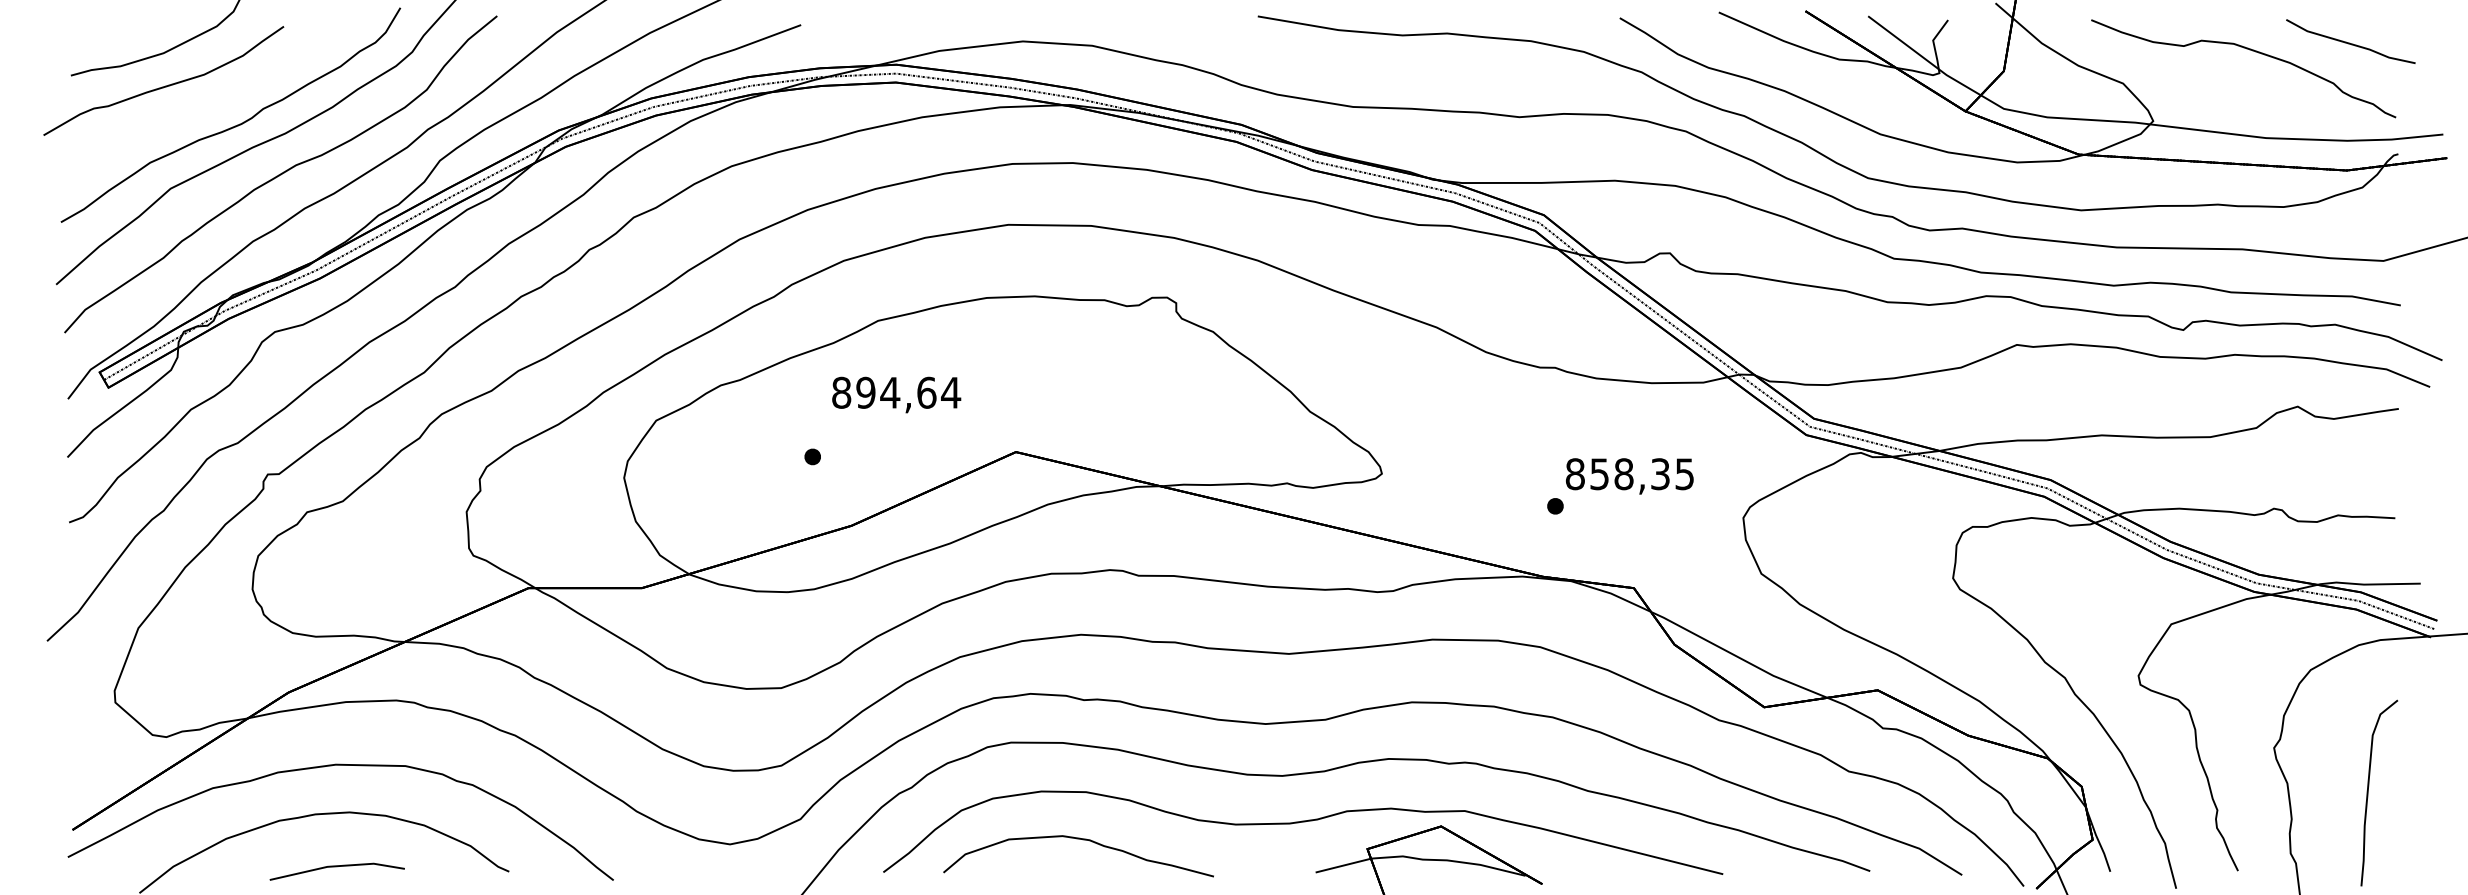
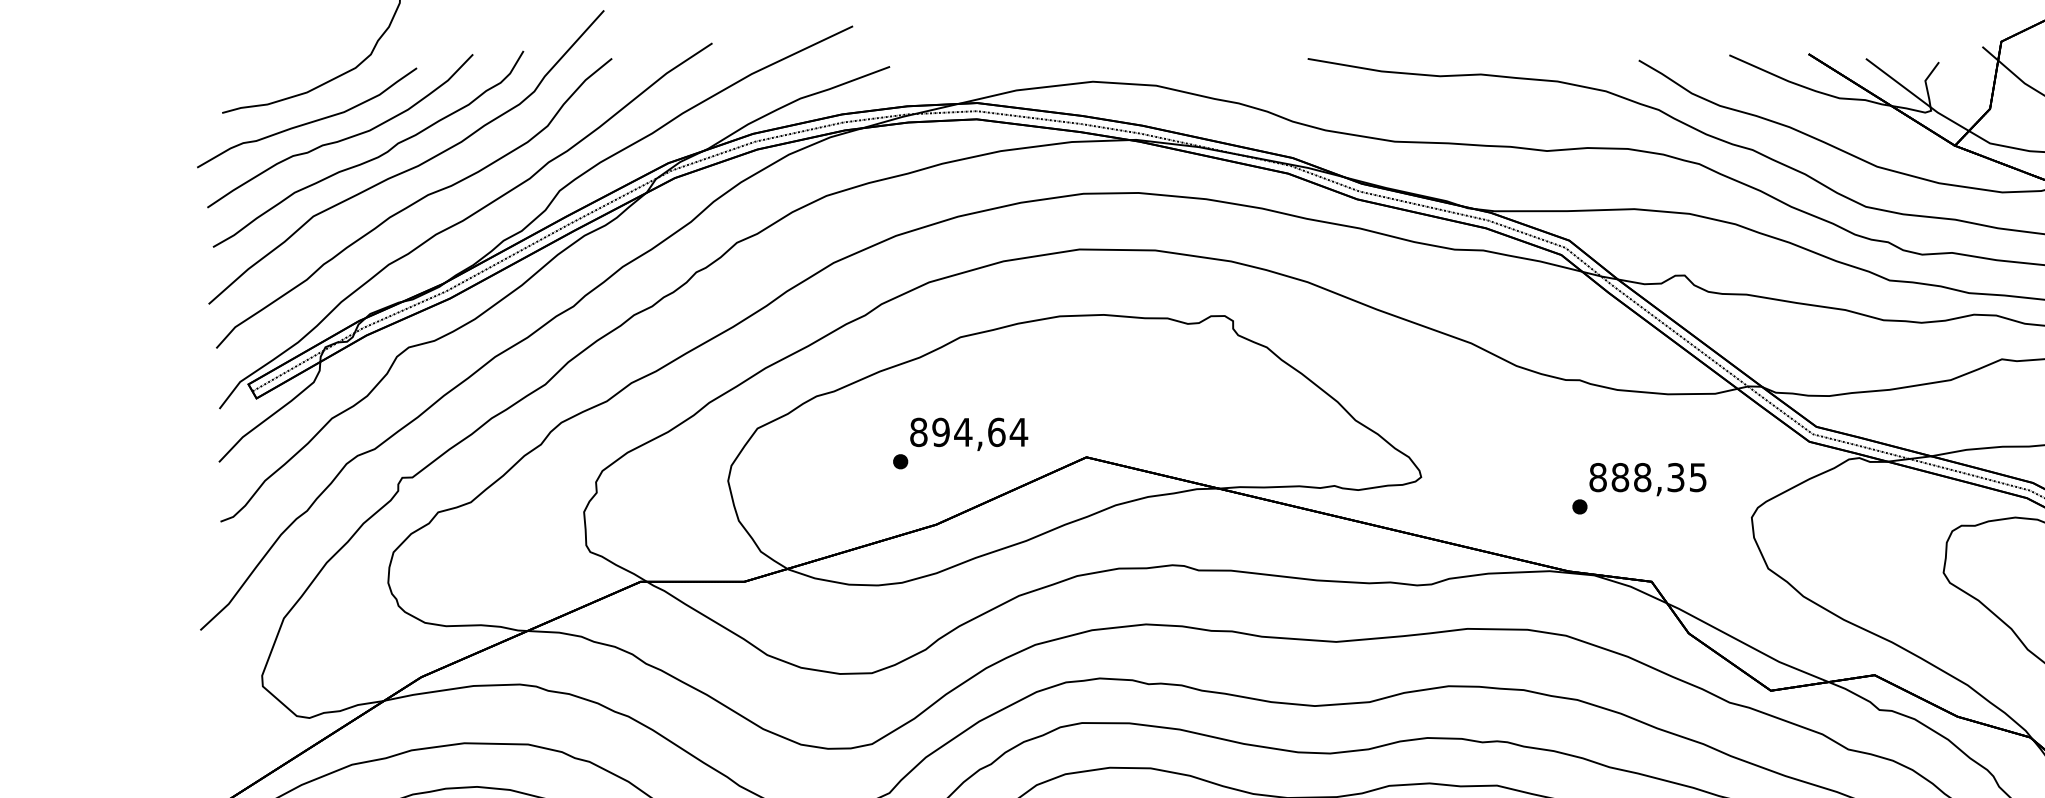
part: (201, 104) -> (341, 139), added
text: (896, 394) -> (969, 433), moved
text: (1599, 474) -> (1620, 477), 858,35 -> 888,35

